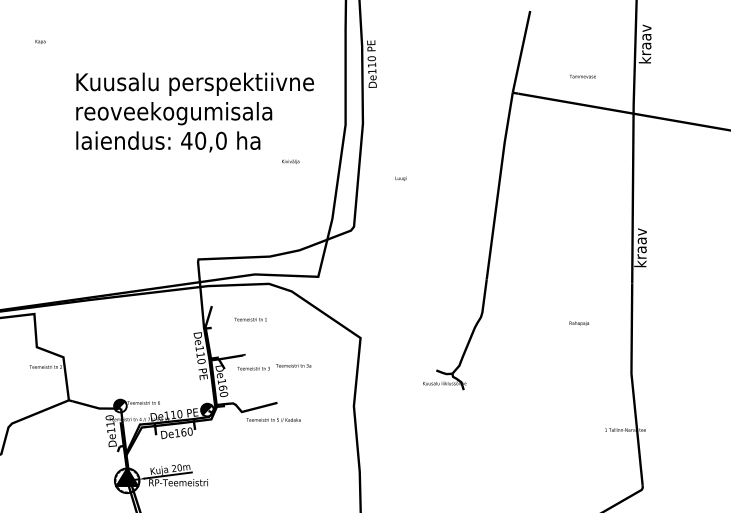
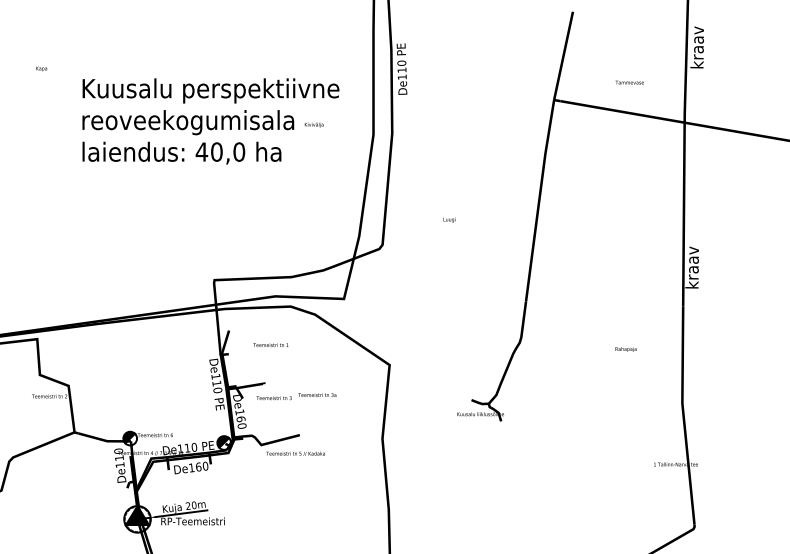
text: (40, 41) -> (41, 68), moved
text: (290, 161) -> (313, 124), moved
text: (400, 178) -> (449, 219), moved

